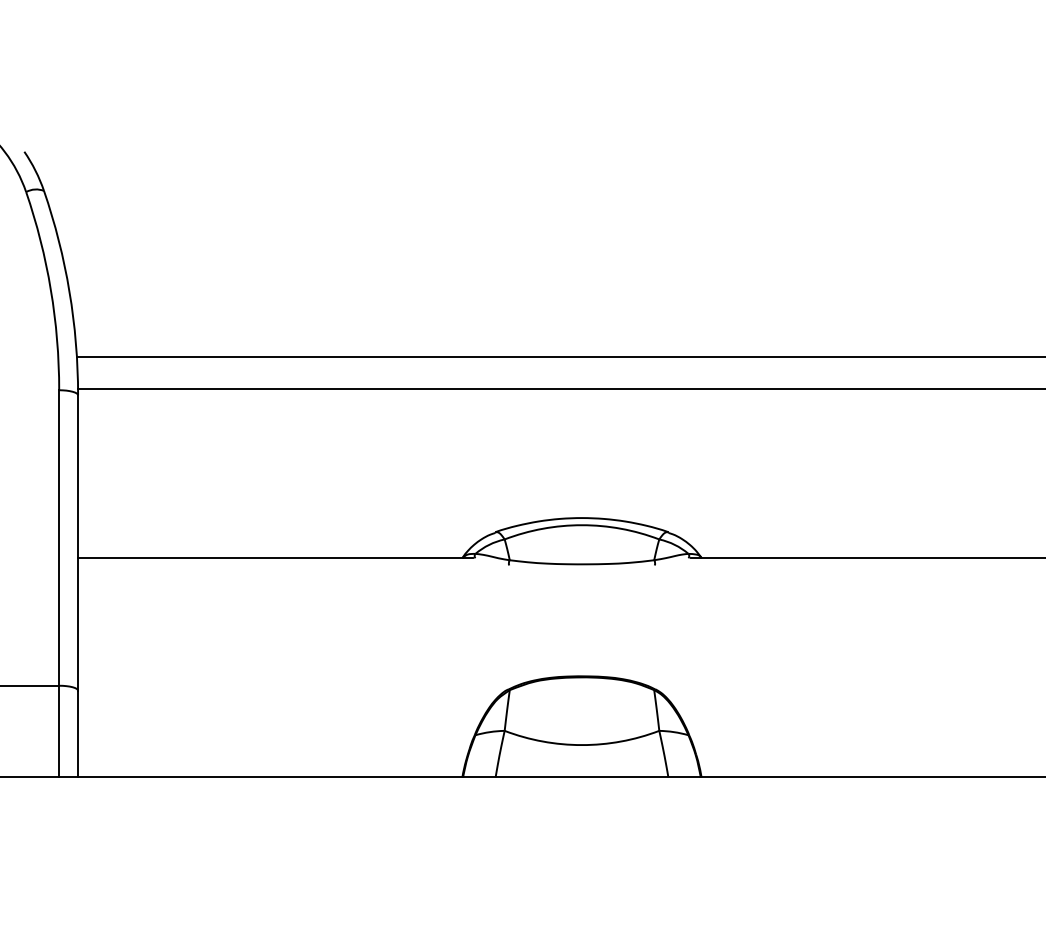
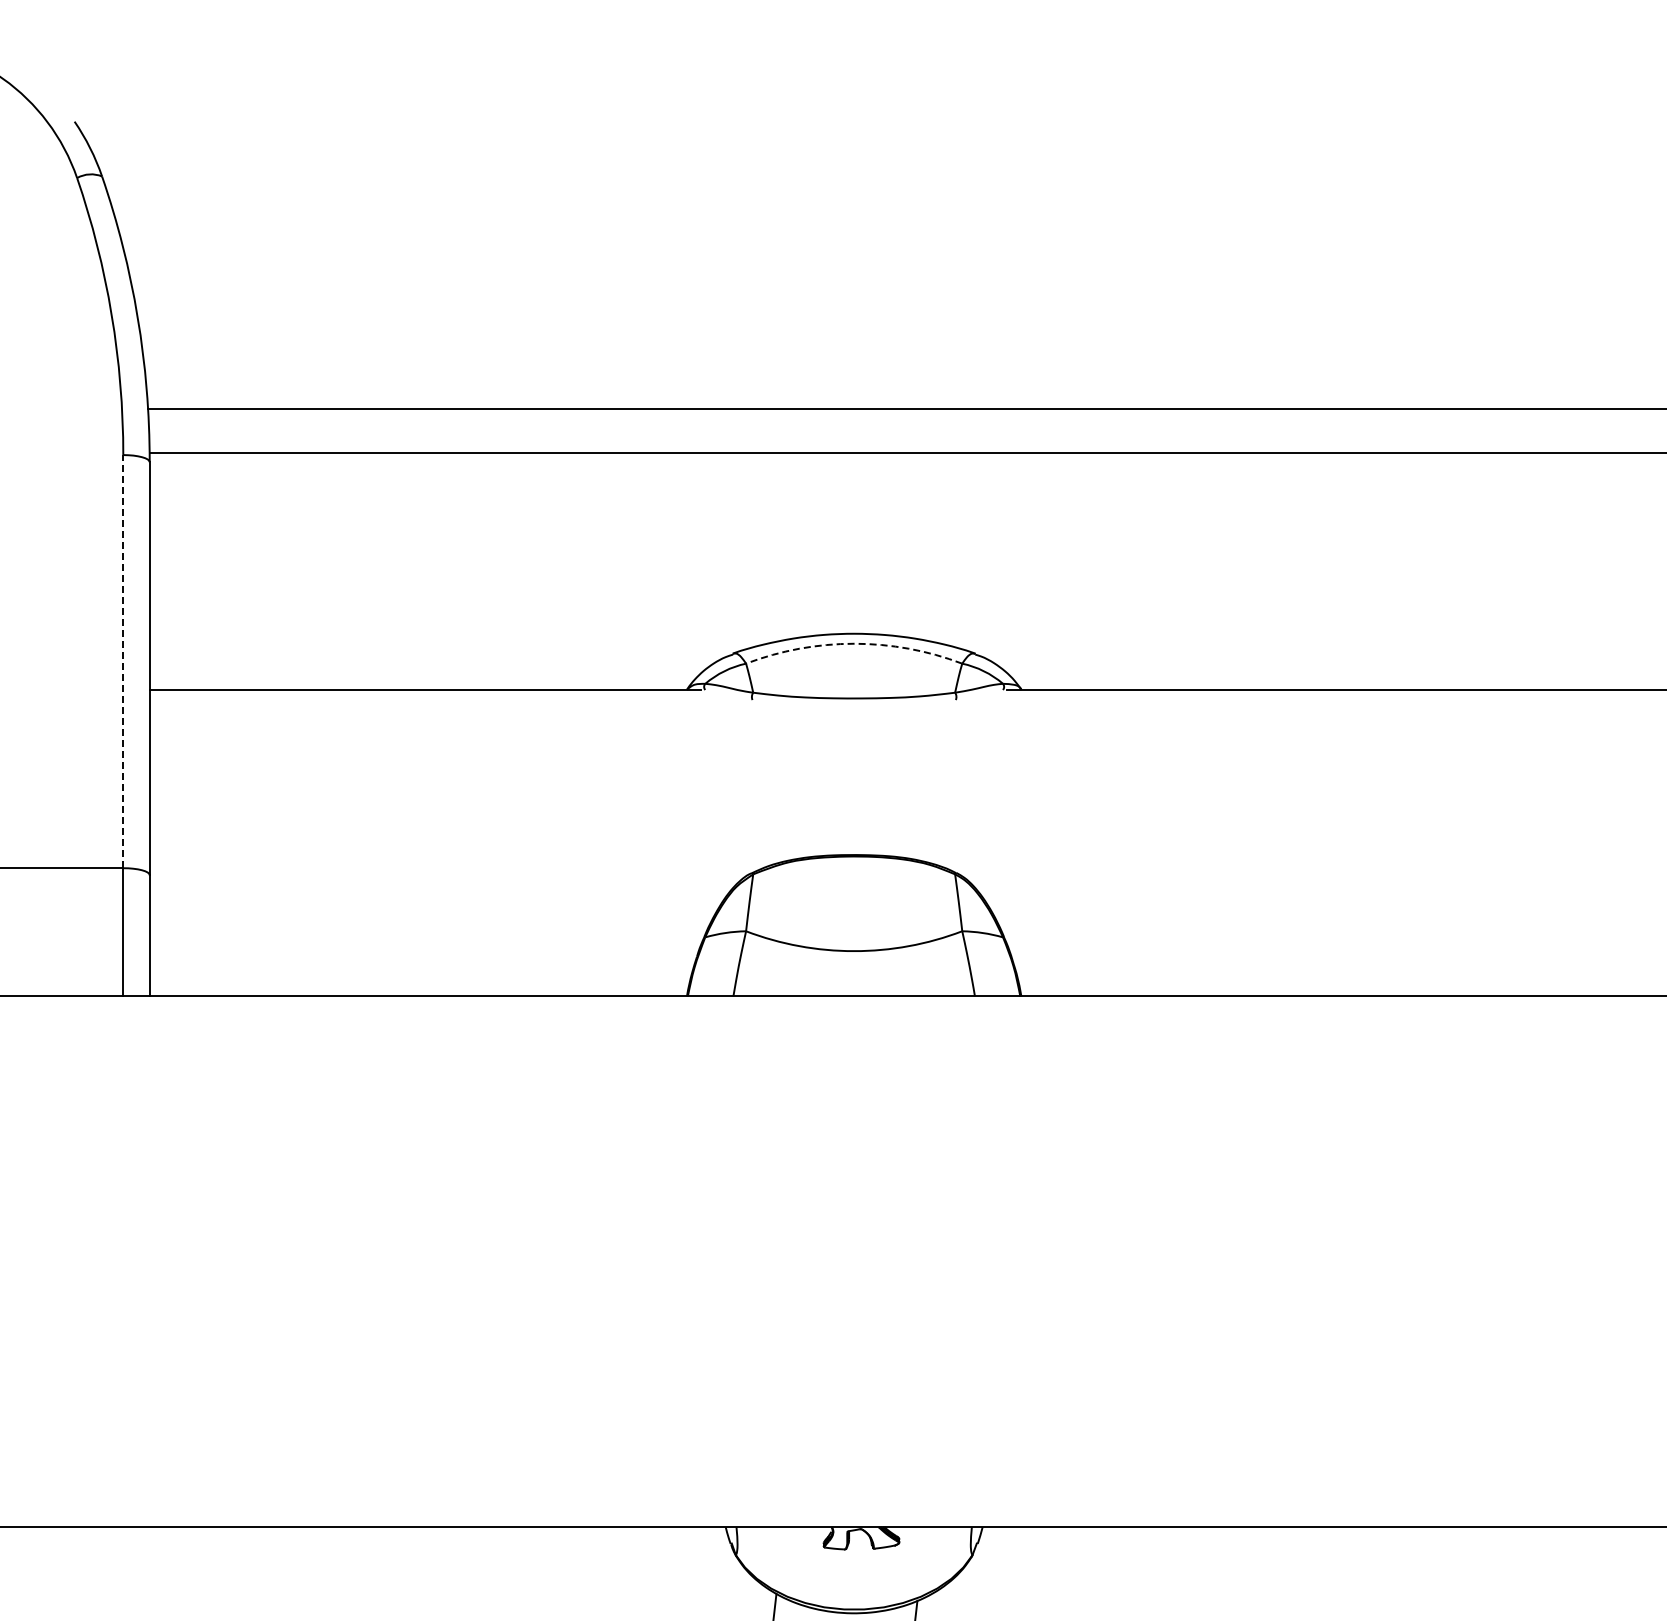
arc: (582, 525) -> (854, 643), solid -> dashed
line: (59, 537) -> (123, 661), solid -> dashed

